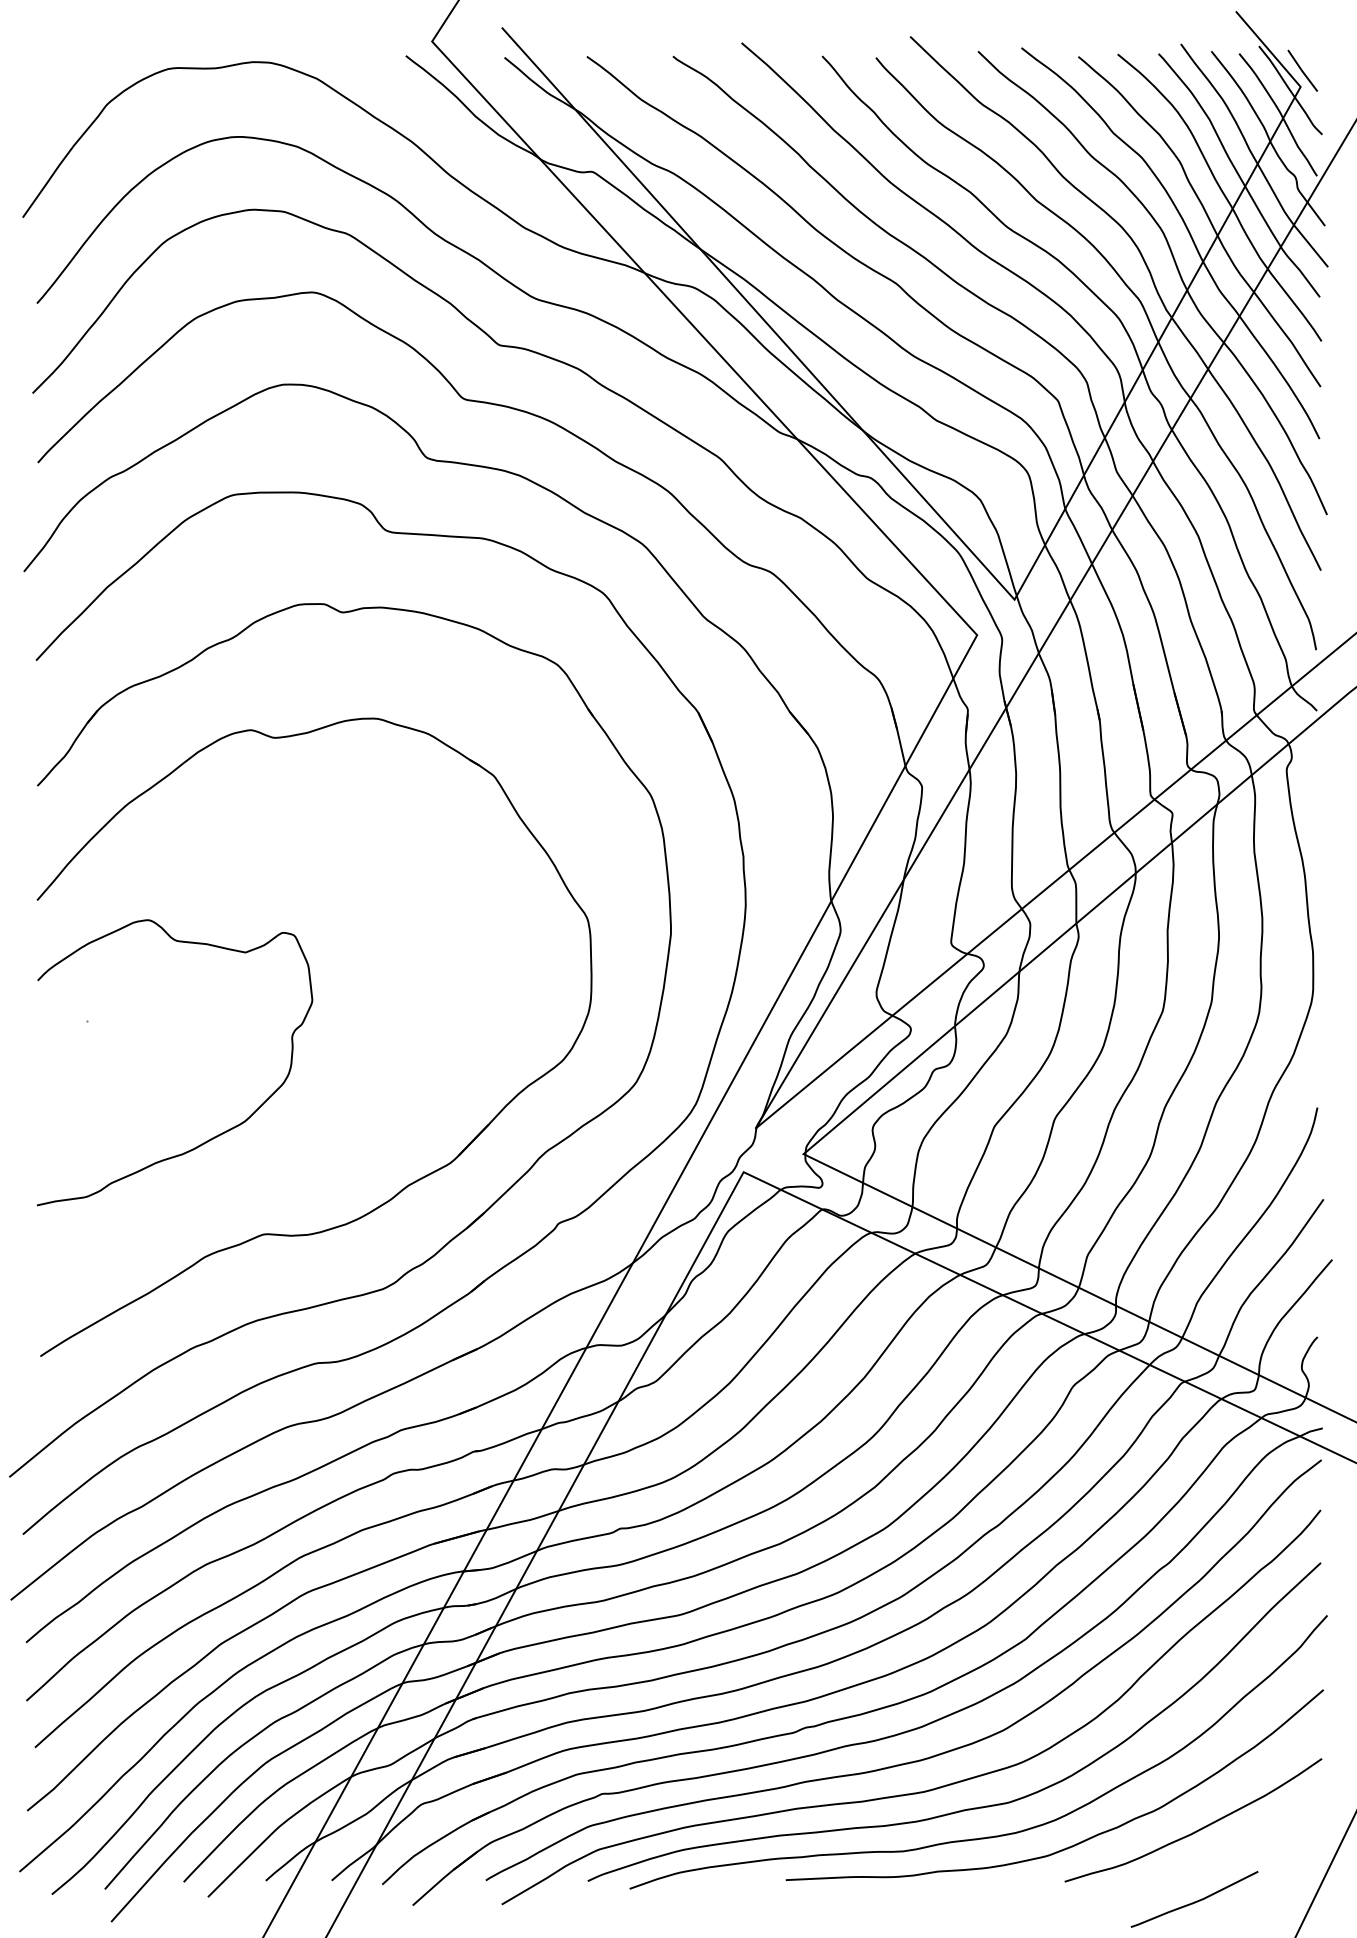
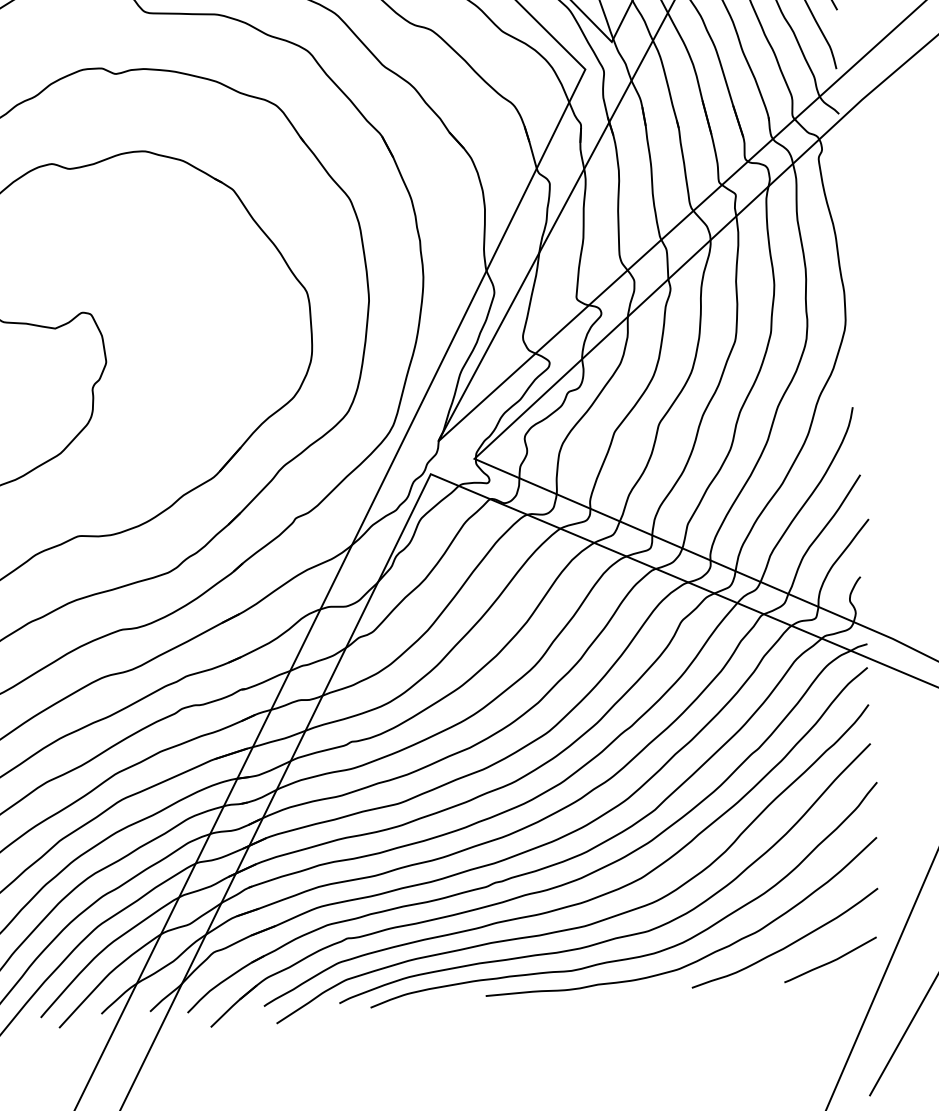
curve: (1194, 1901) -> (830, 961), moved

